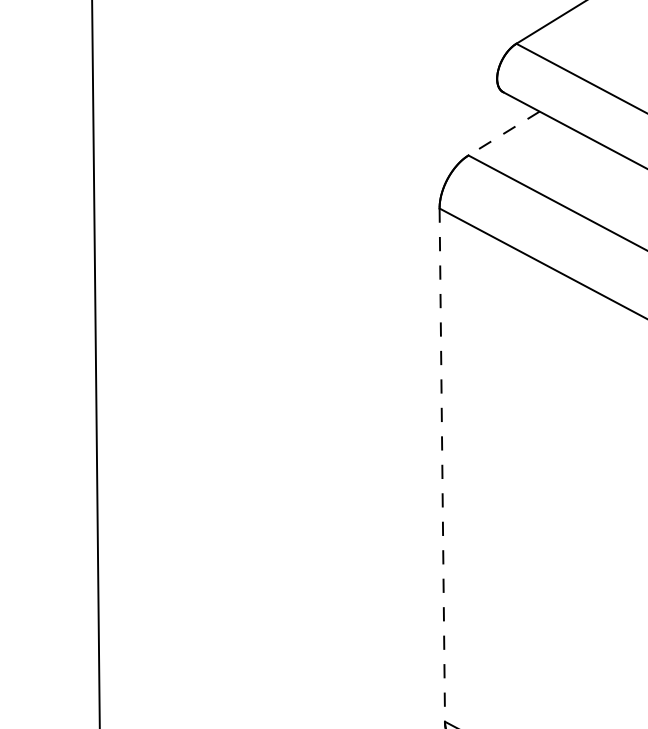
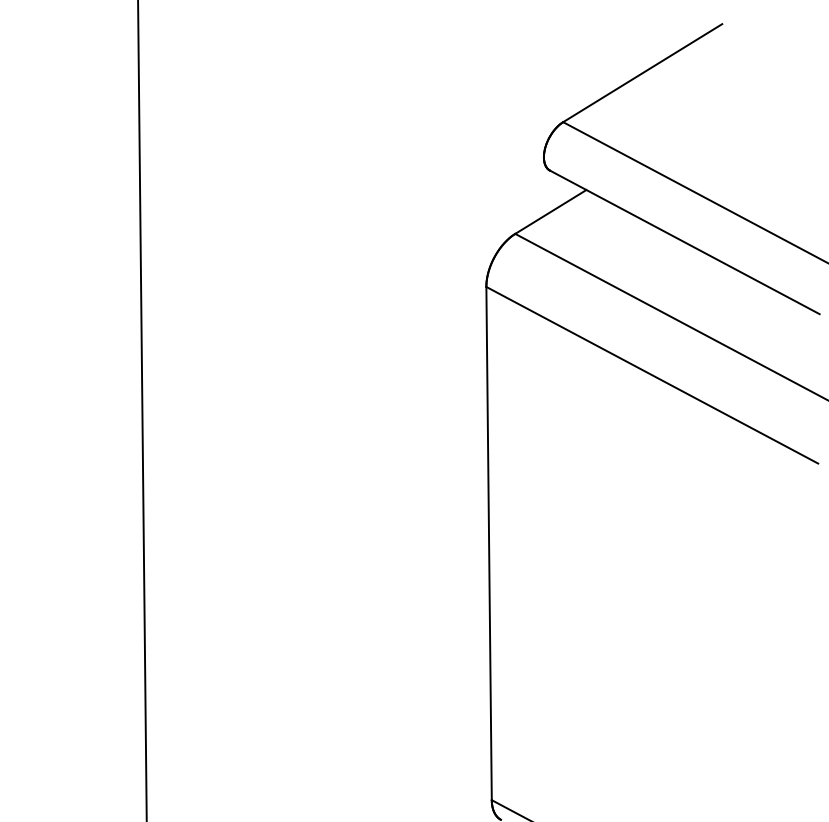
line: (503, 133) -> (550, 211), dashed -> solid
line: (442, 465) -> (489, 543), dashed -> solid

